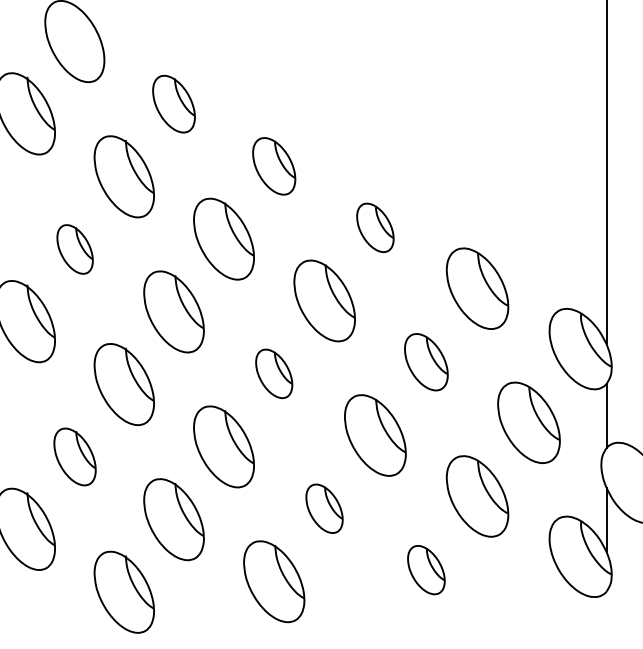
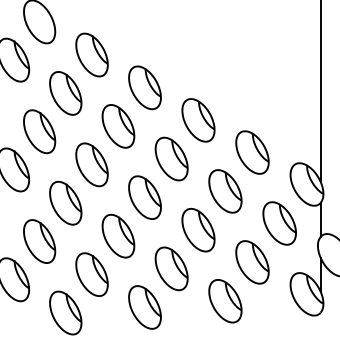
part: (173, 103) -> (91, 54), size x1.43
part: (273, 165) -> (144, 87), size x1.43
part: (375, 228) -> (198, 120), size x1.67
part: (74, 248) -> (39, 131), size x1.67
part: (426, 362) -> (225, 191), size x1.43
part: (273, 373) -> (144, 197), size x1.67
part: (74, 456) -> (39, 241), size x1.43
part: (324, 507) -> (171, 268), size x1.67
part: (426, 570) -> (225, 301), size x1.67

